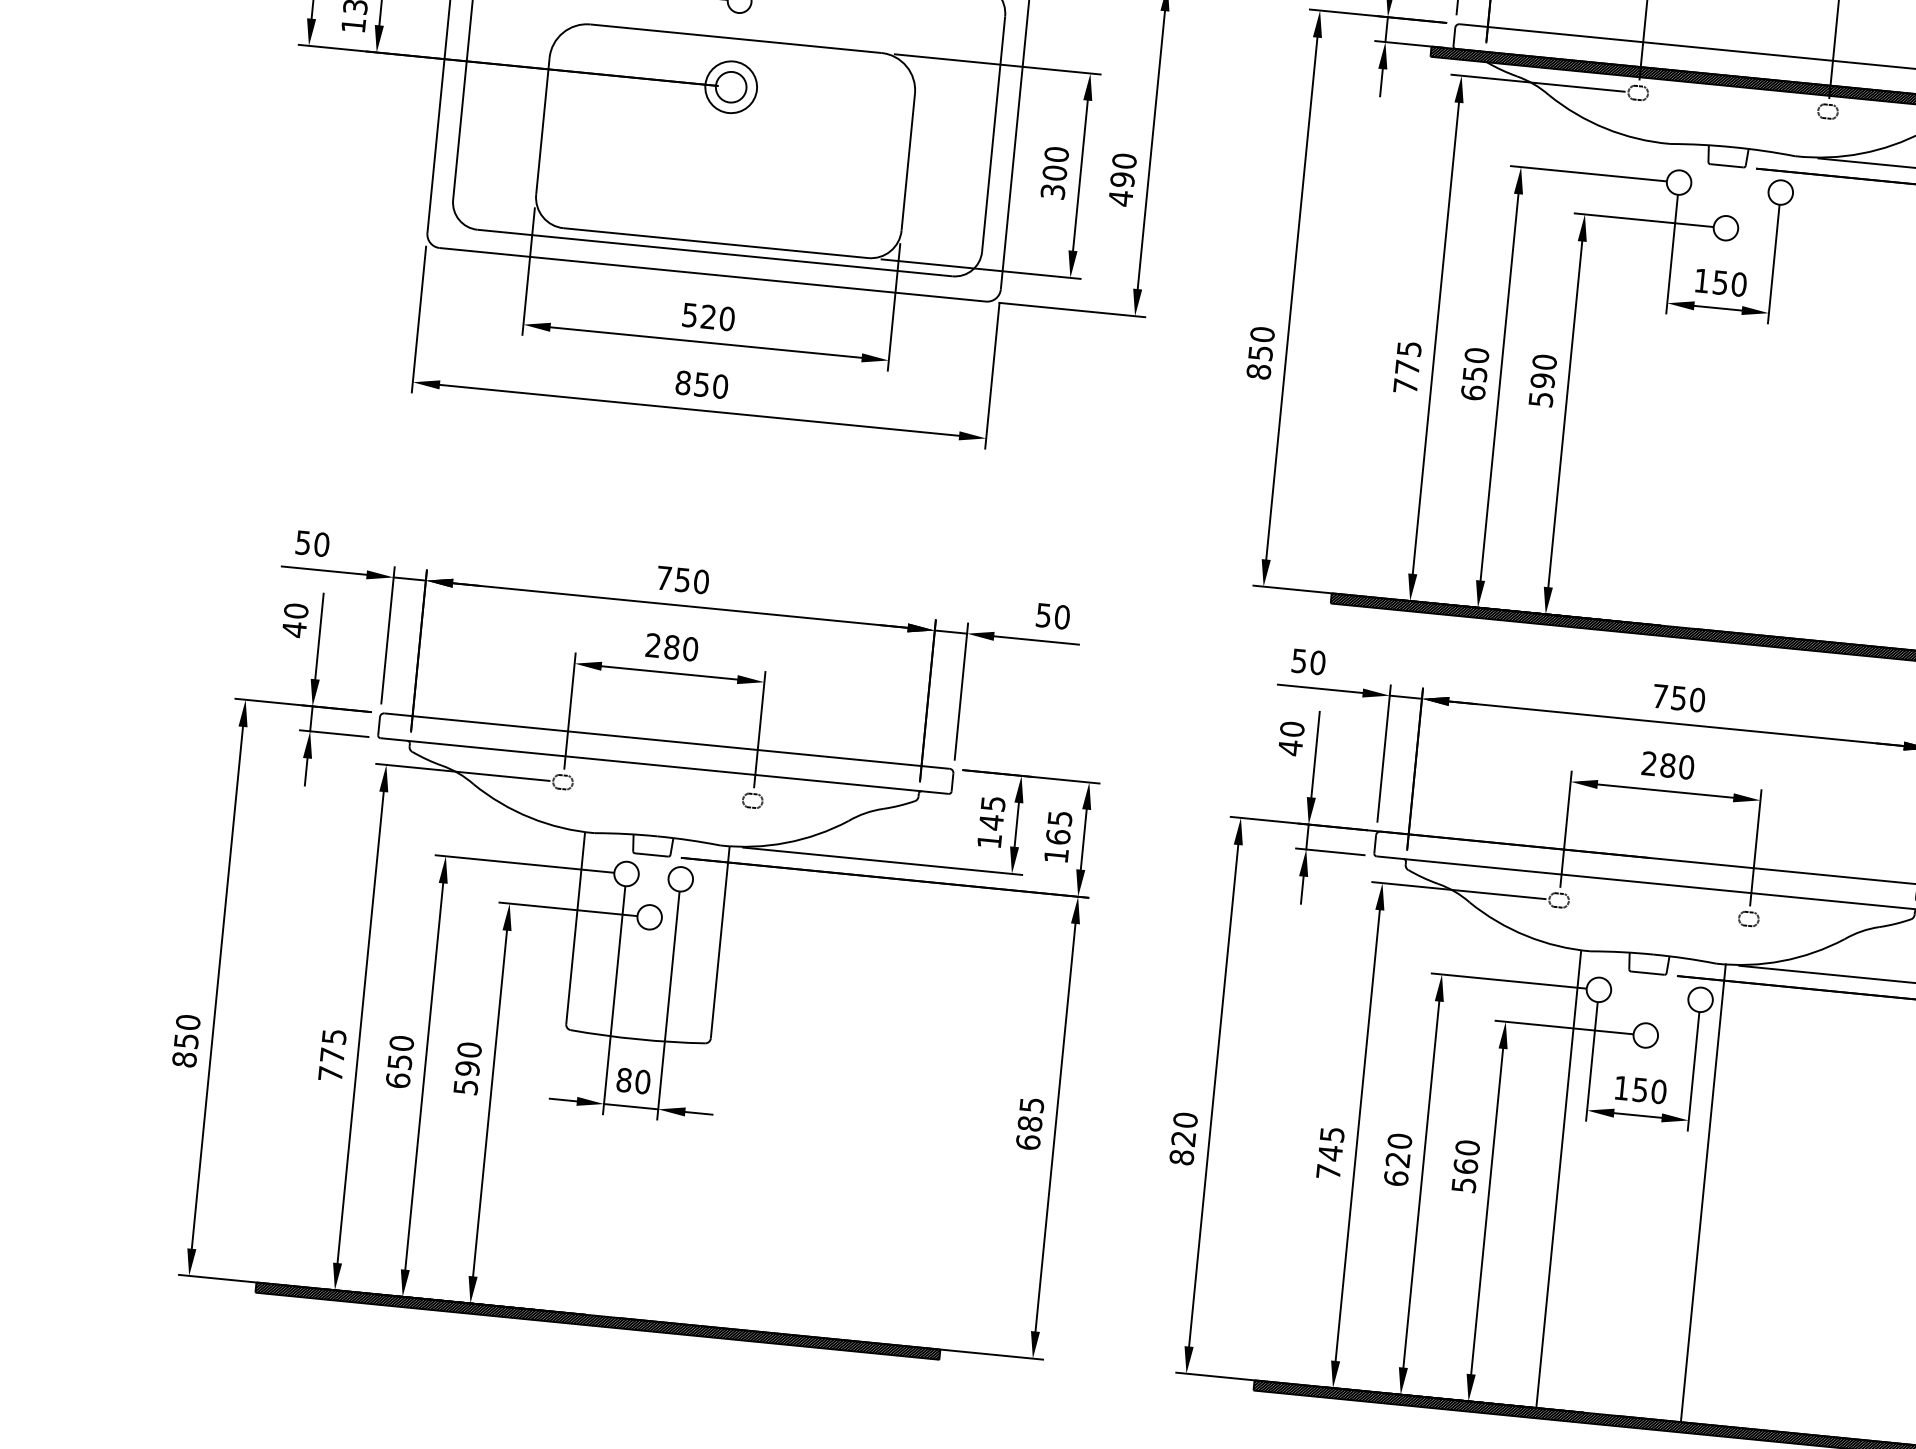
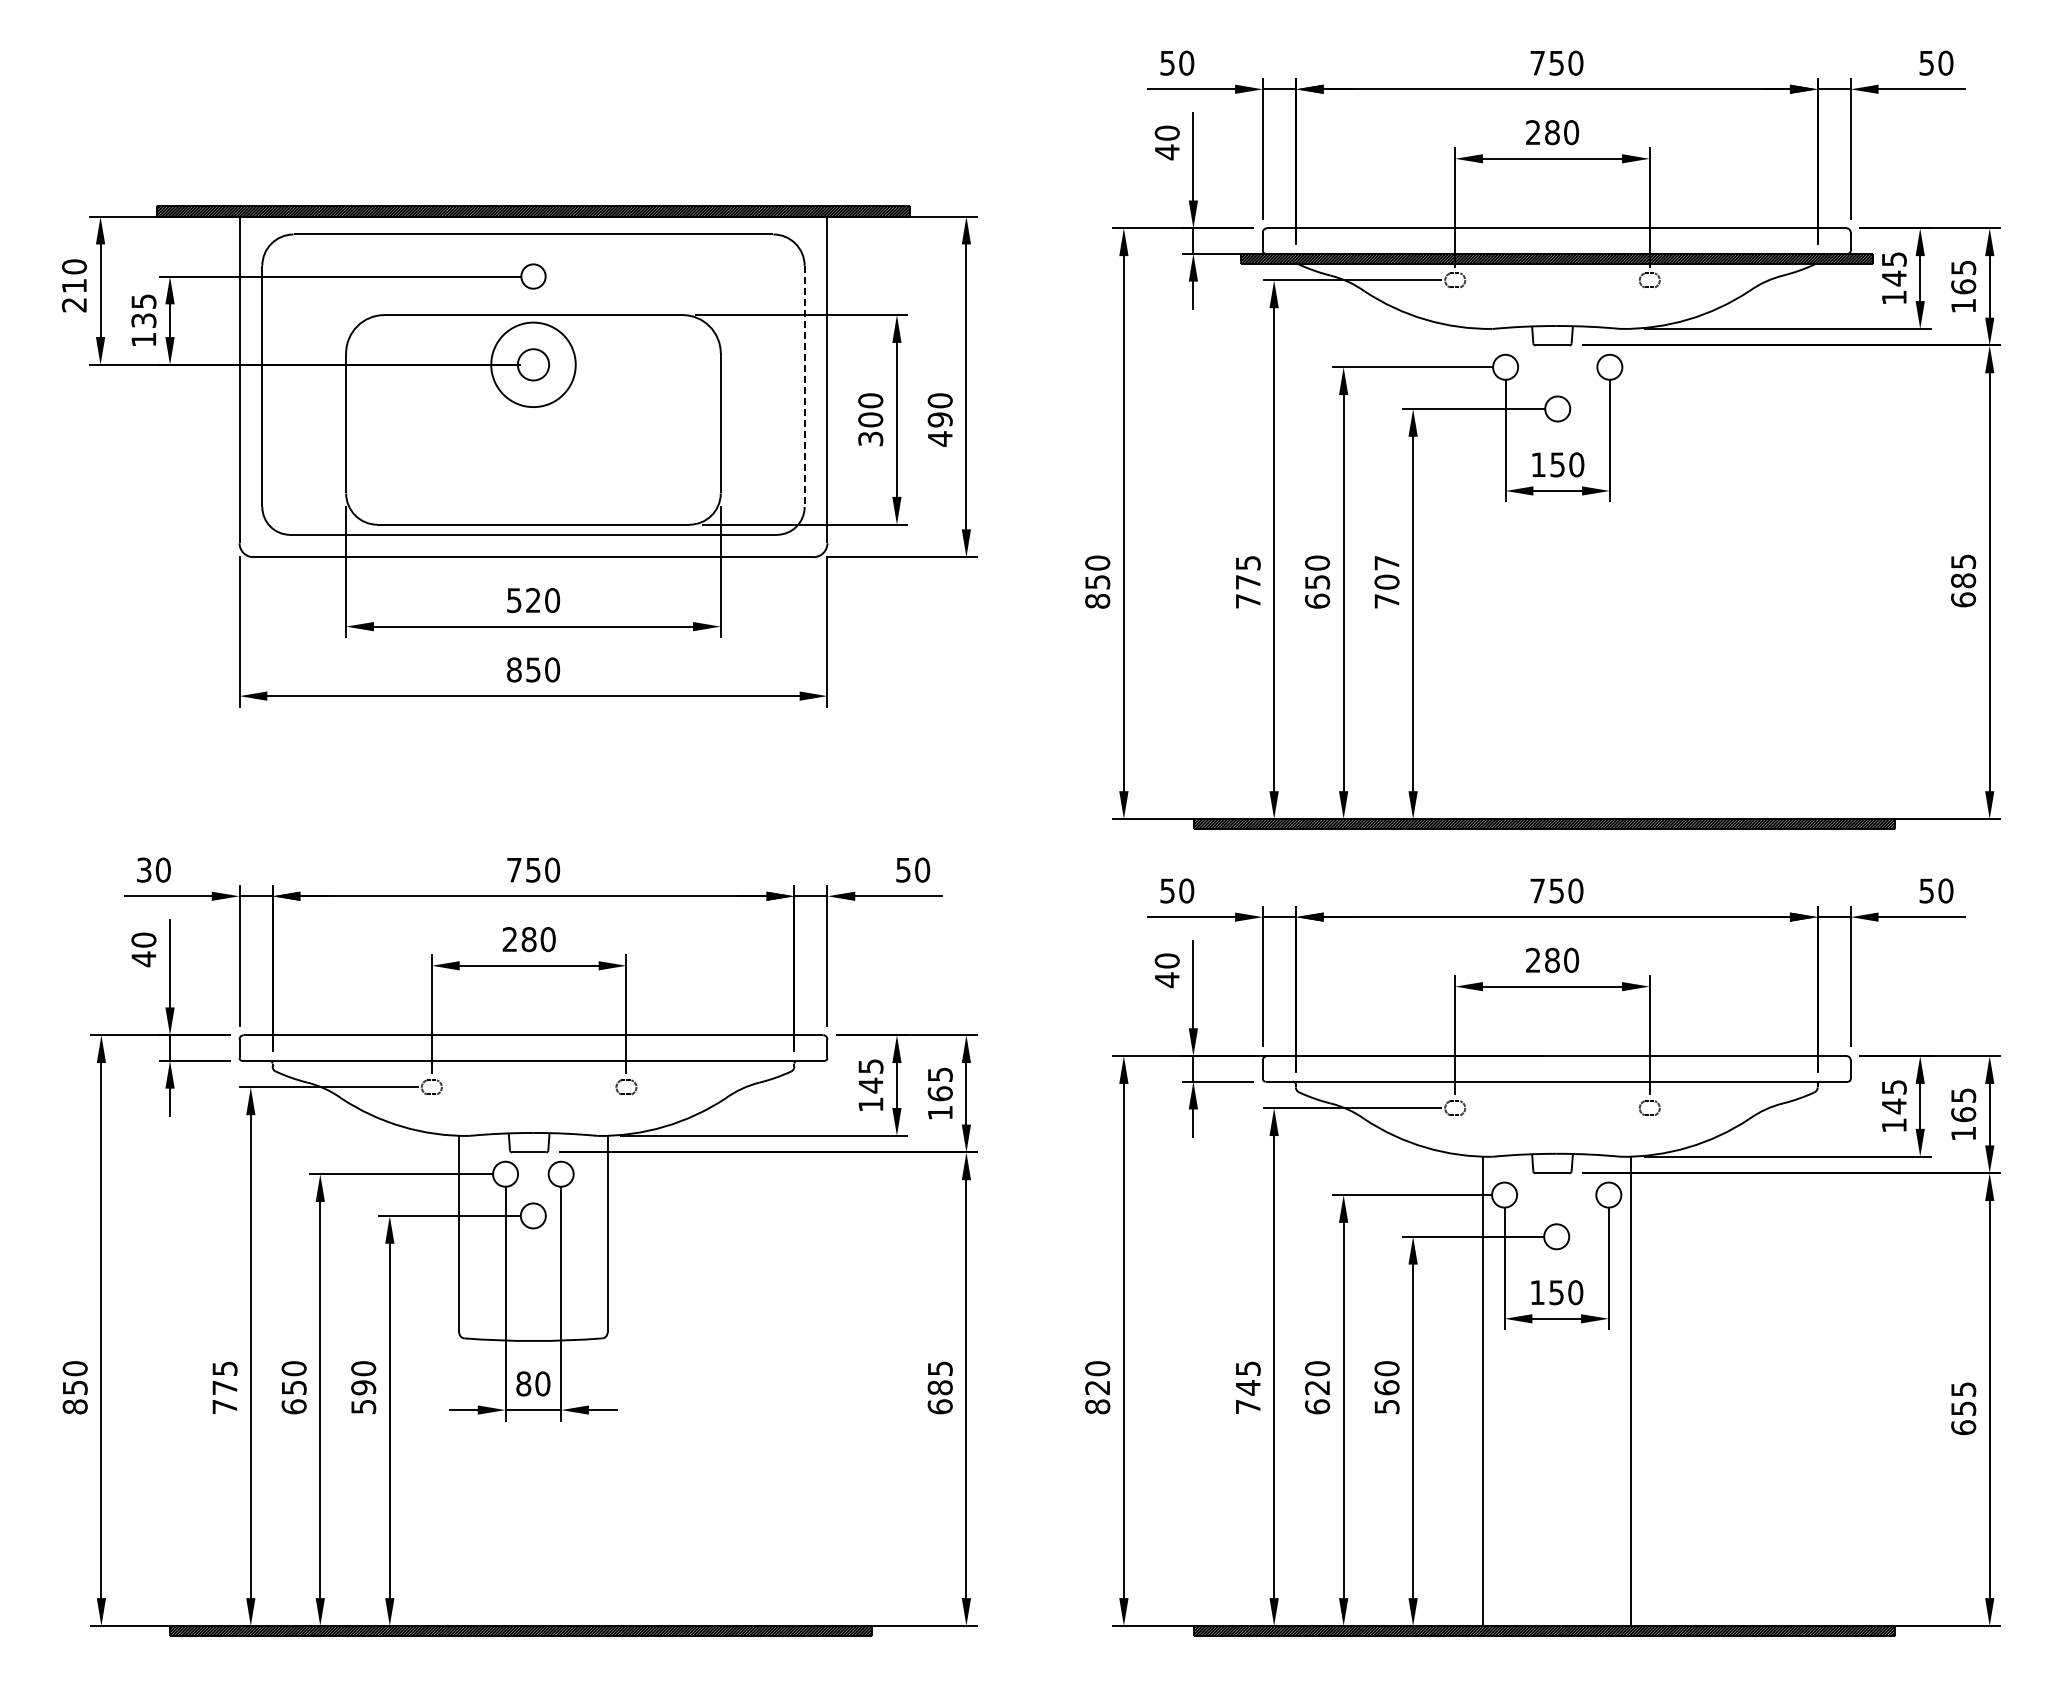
circle: (731, 86) -> (533, 364), size x1.6
line: (993, 134) -> (804, 386), solid -> dashed
text: (1542, 380) -> (1386, 581), 590 -> 707
text: (303, 542) -> (144, 869), 50 -> 30

